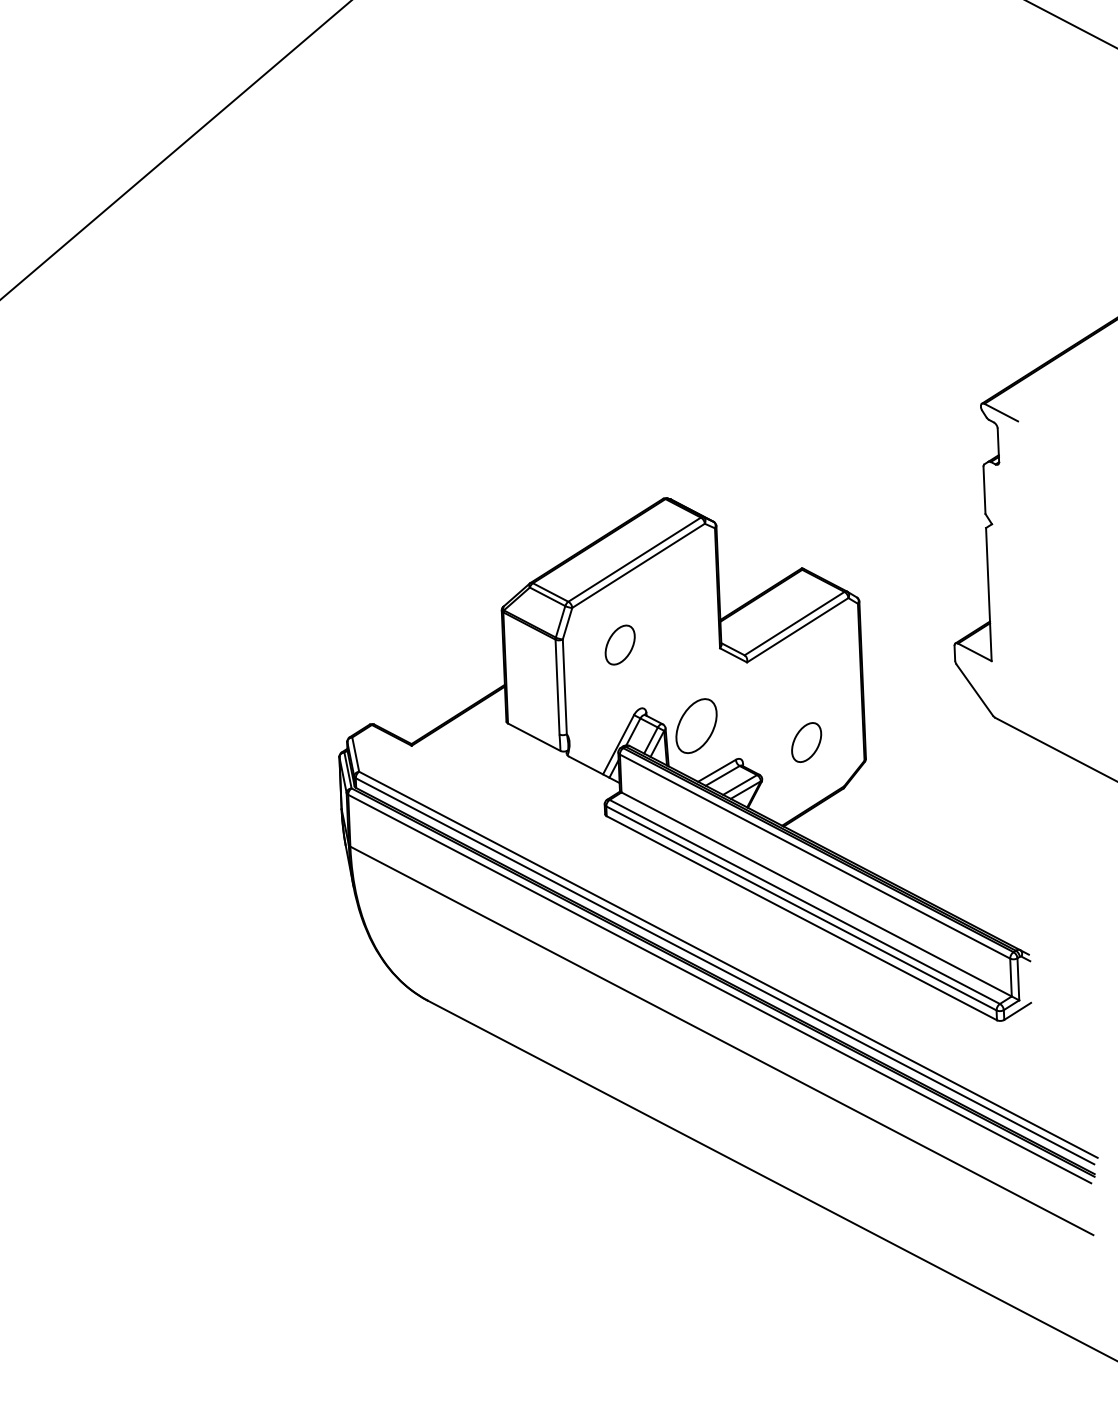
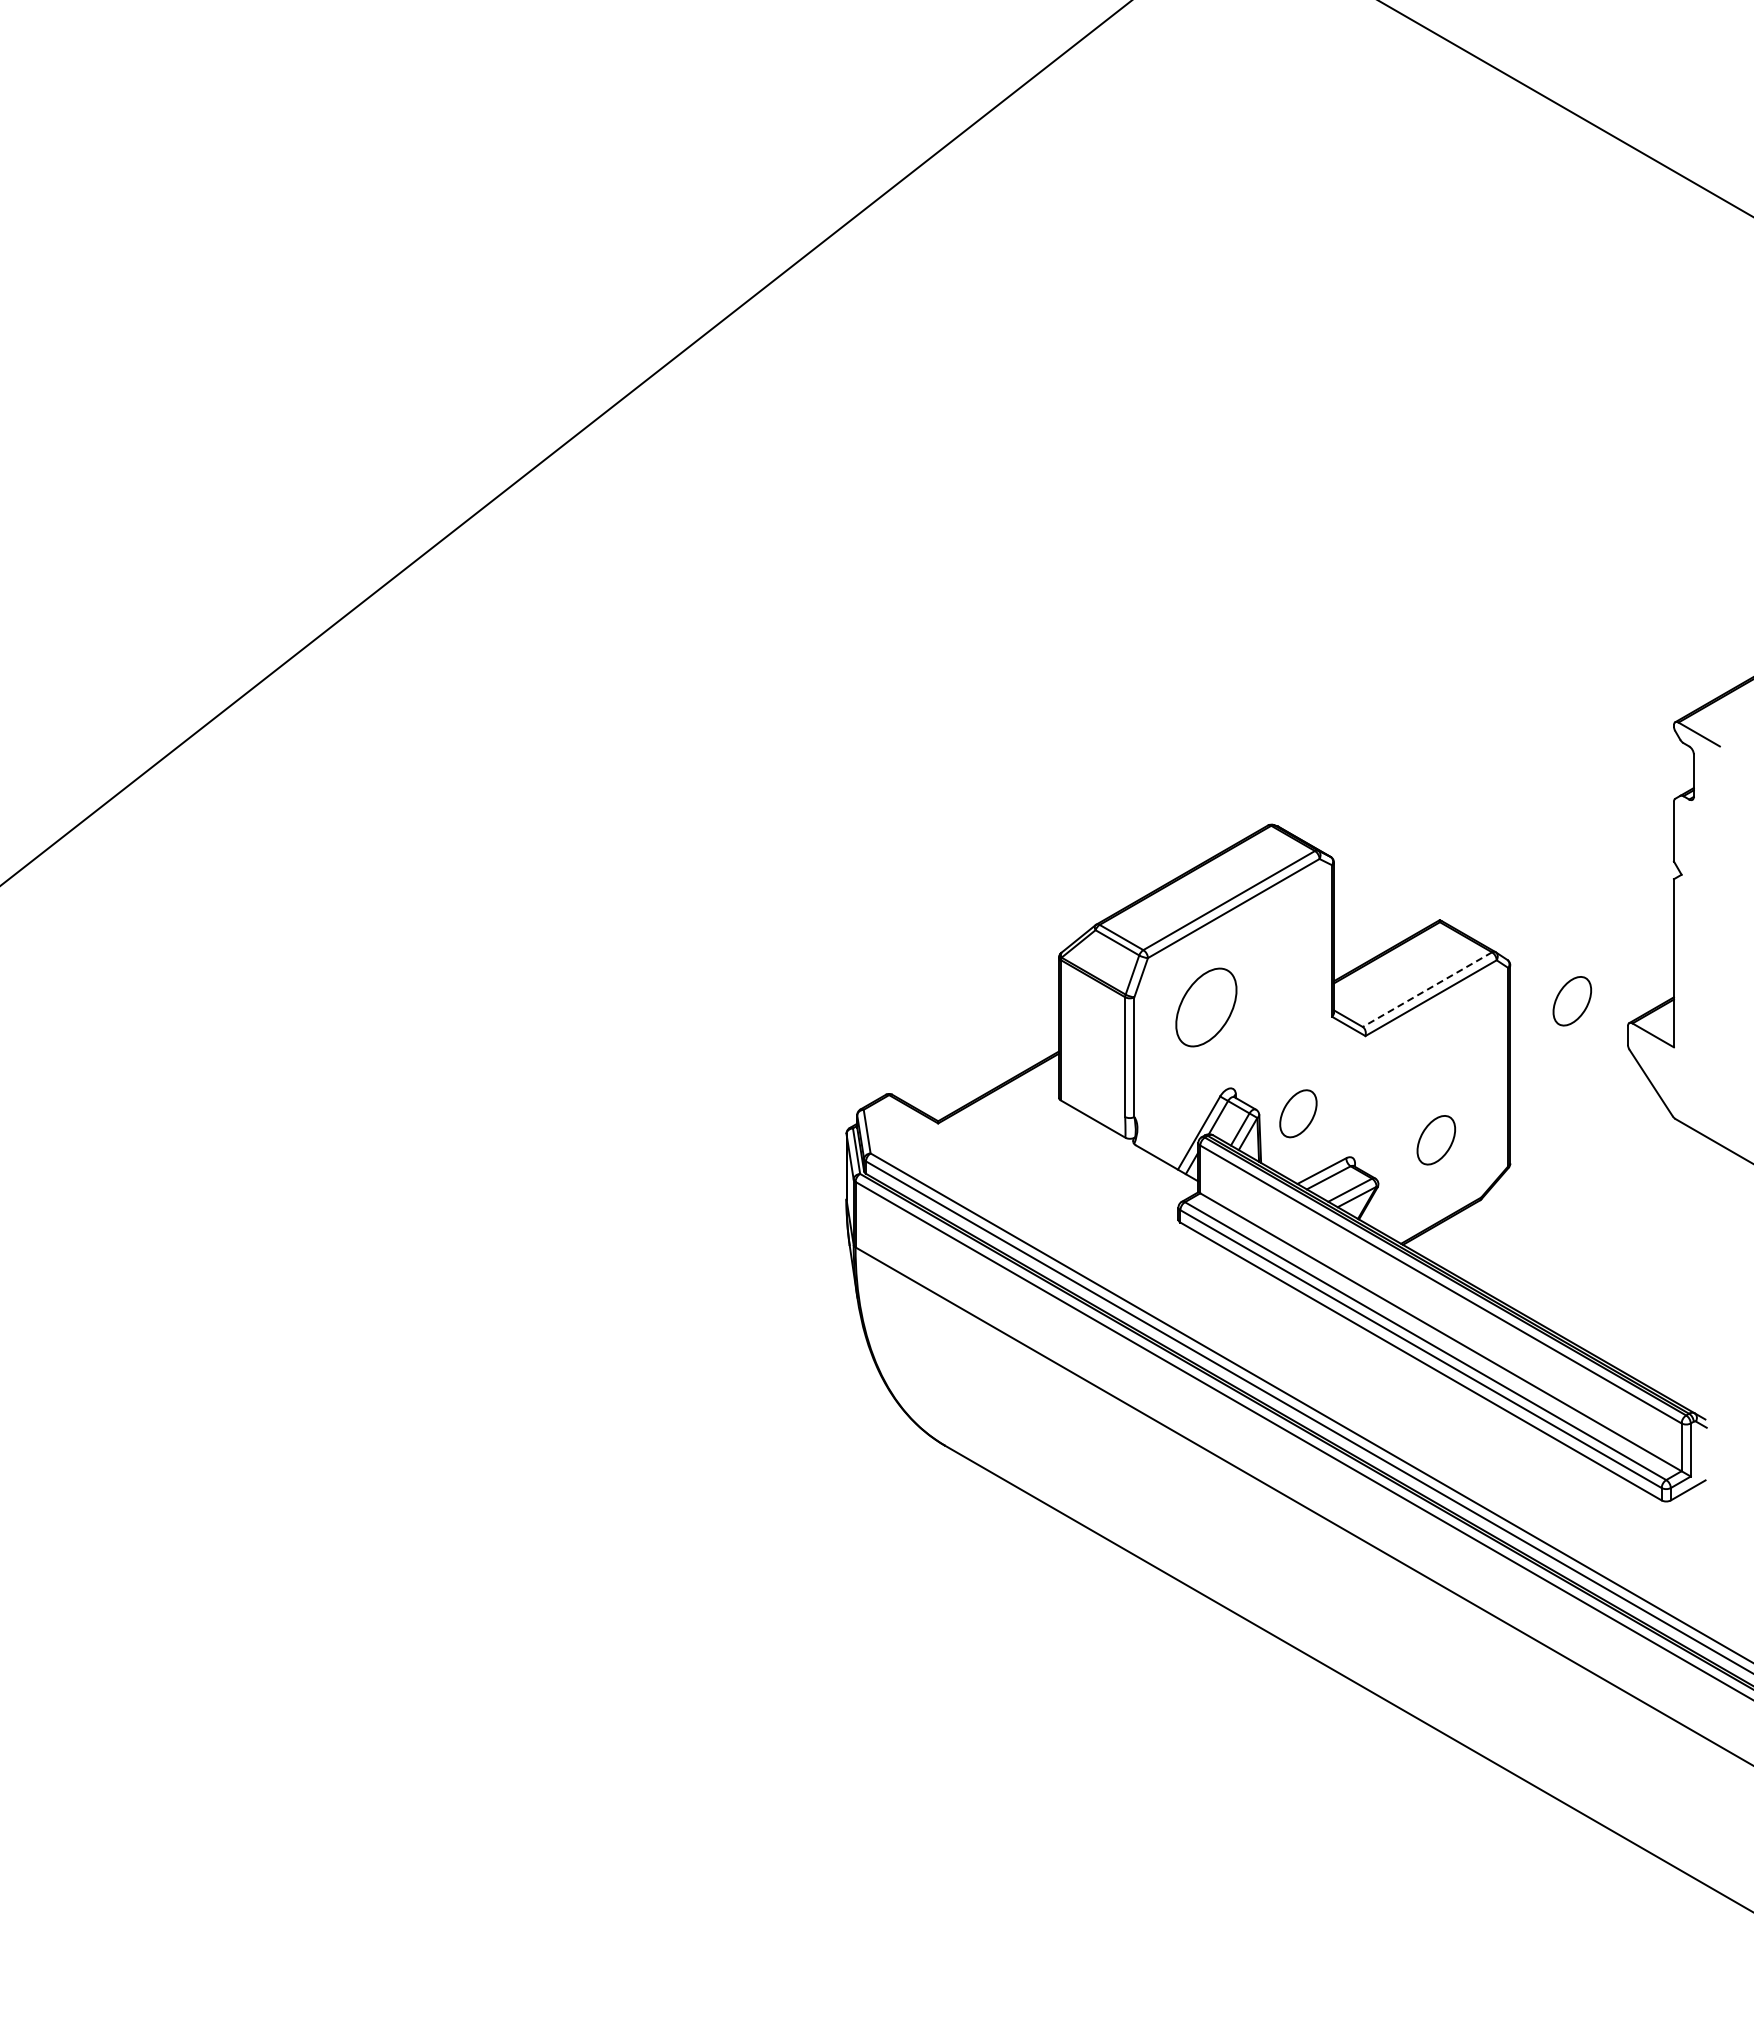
line: (794, 623) -> (1427, 989), solid -> dashed
part: (909, 628) -> (1571, 1001), added
part: (620, 645) -> (1206, 1007), size x1.6
part: (696, 725) -> (1298, 1113), size x0.7

